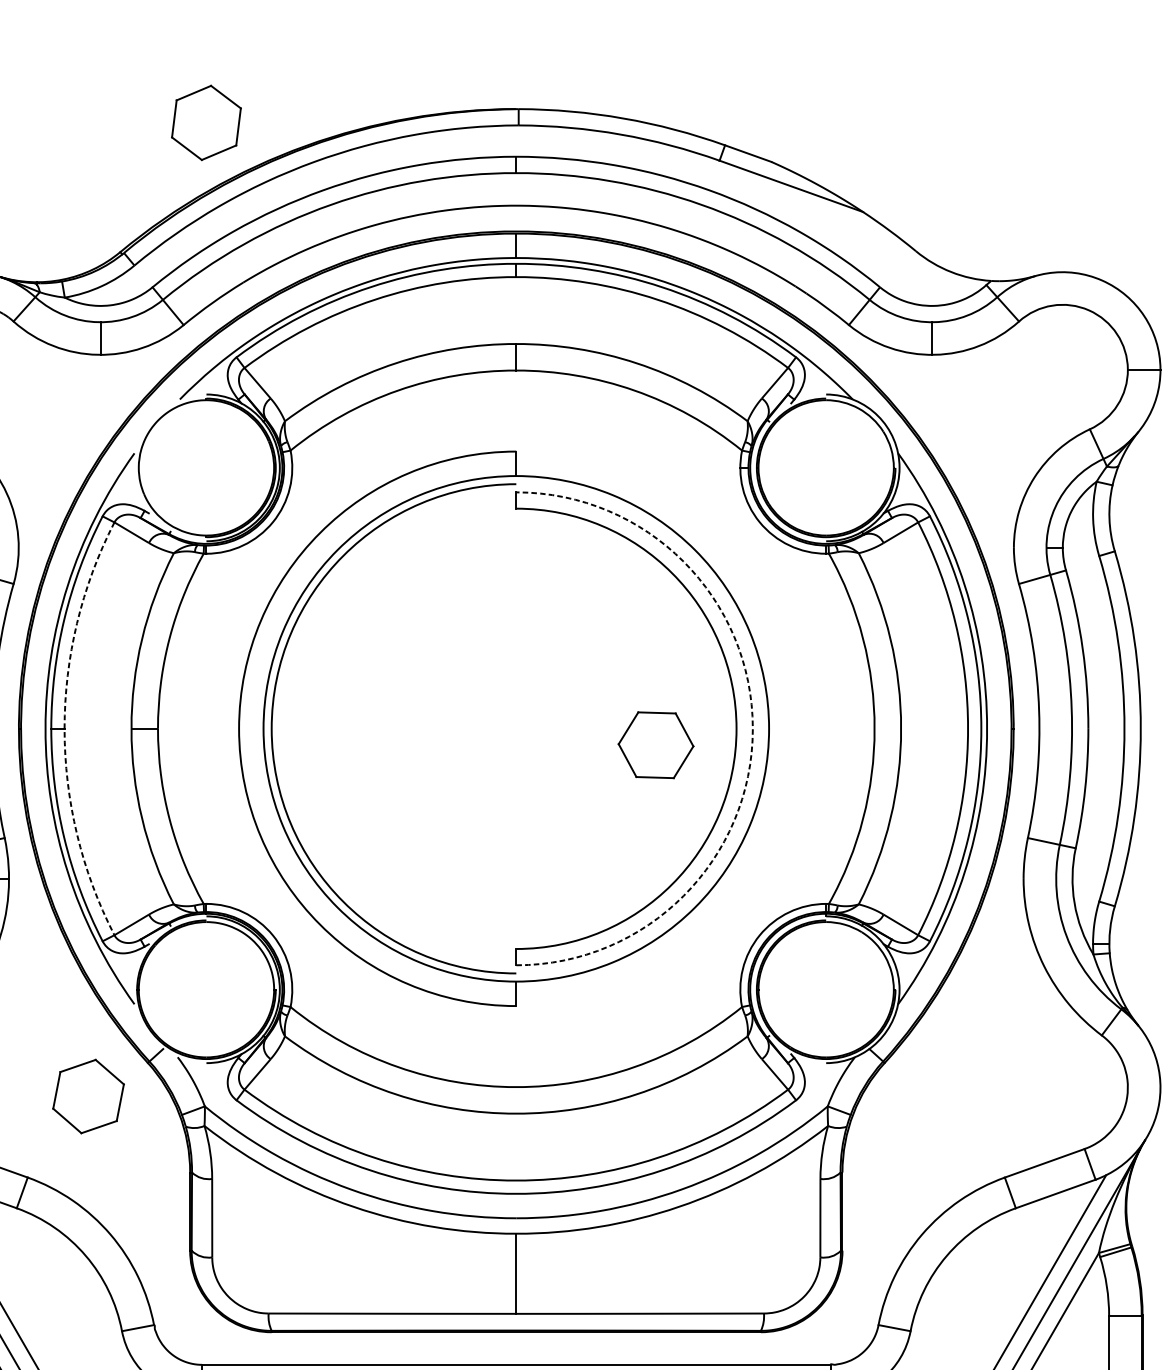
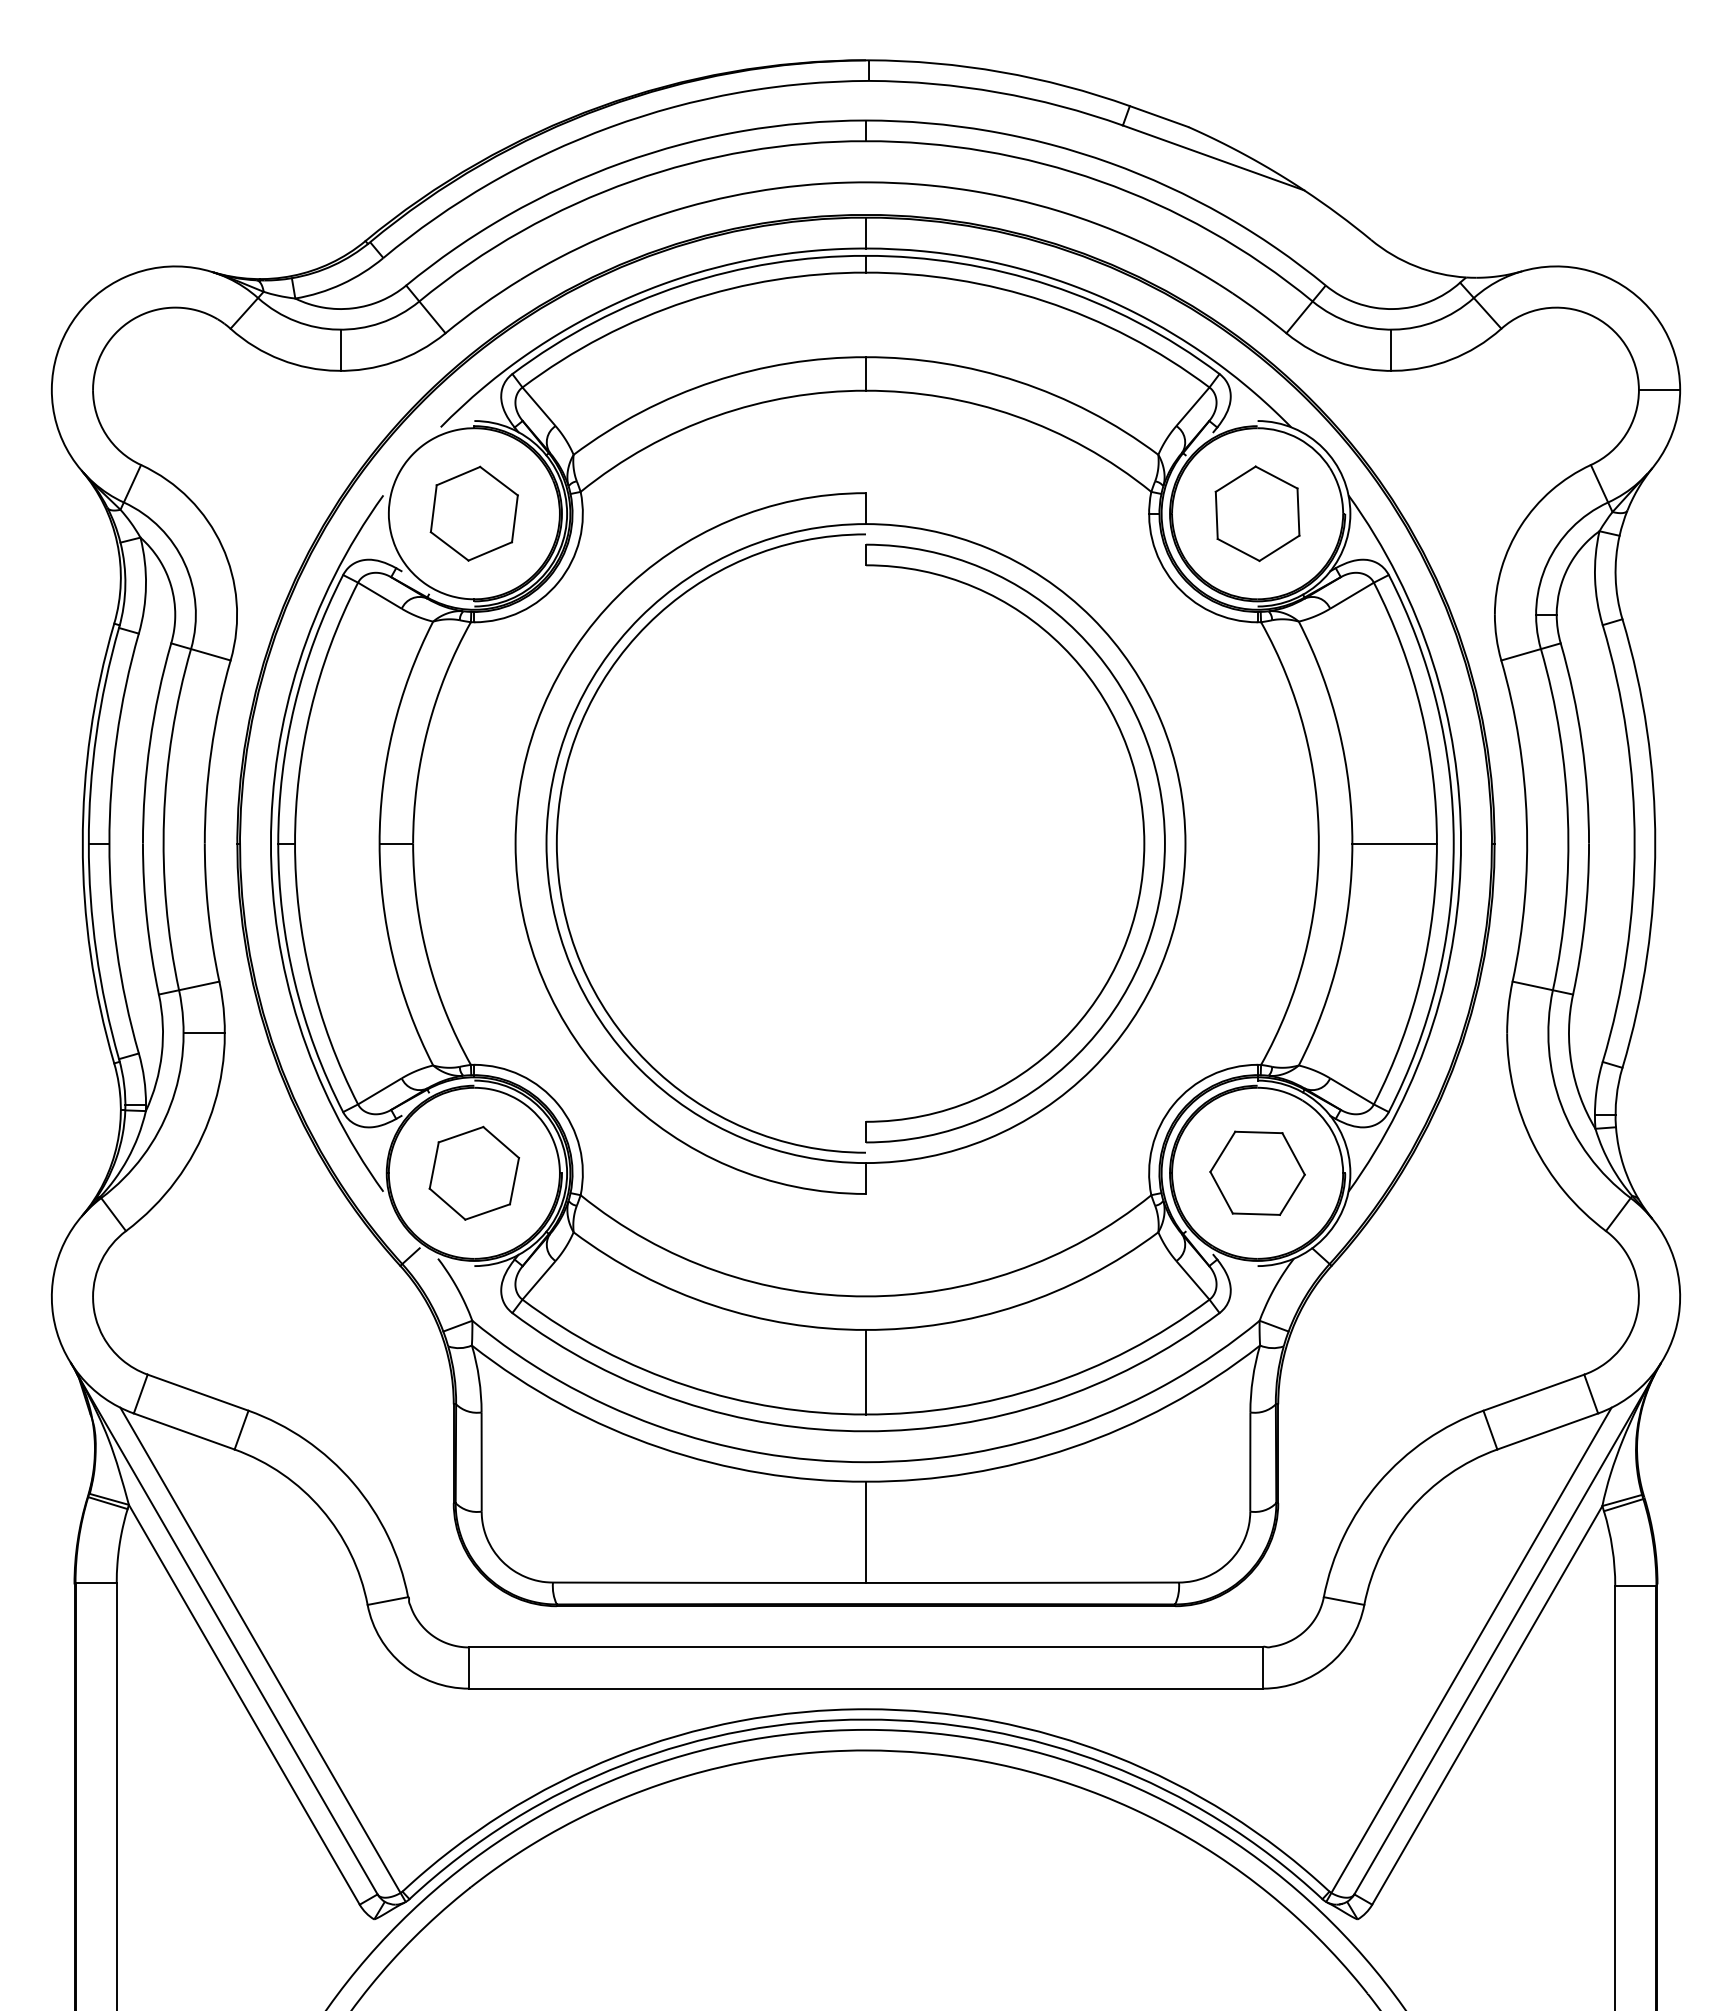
part: (205, 122) -> (473, 513), moved
part: (826, 467) -> (1257, 513), added
arc: (64, 728) -> (295, 843), dashed -> solid
arc: (752, 728) -> (1164, 843), dashed -> solid
line: (934, 728) -> (1394, 843), added
part: (655, 744) -> (1257, 1172), moved
part: (88, 1095) -> (474, 1172), moved
line: (516, 1146) -> (866, 1371), added

